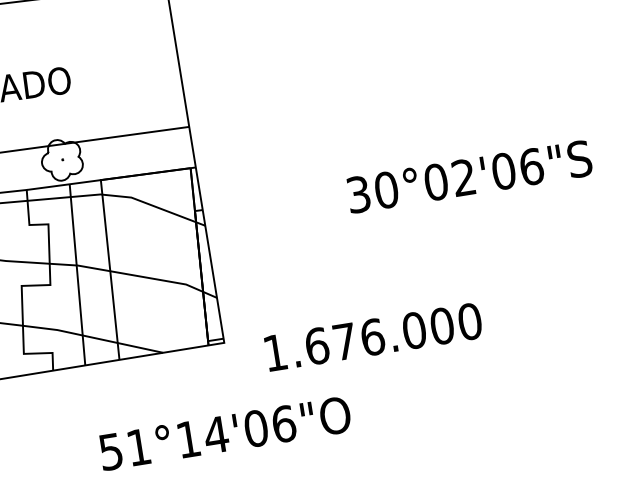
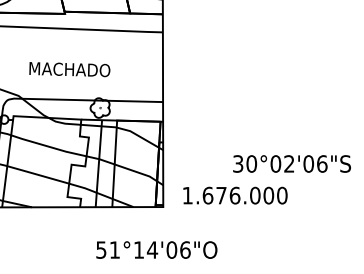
text: (468, 175) -> (291, 163), moved
text: (373, 336) -> (235, 195), moved

